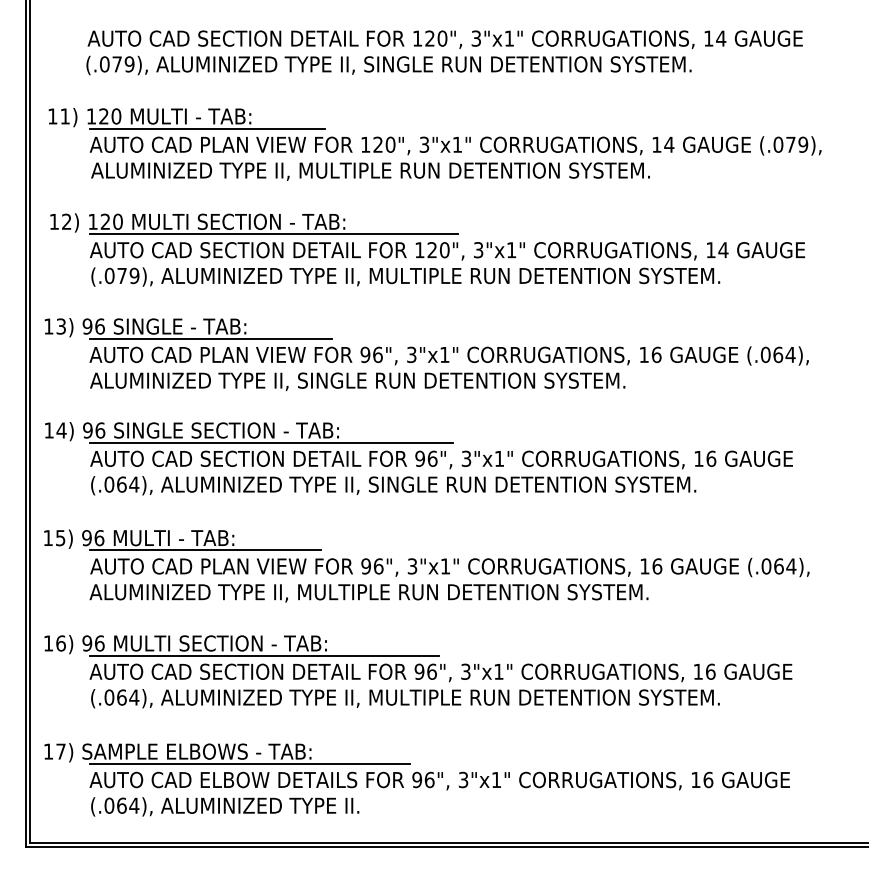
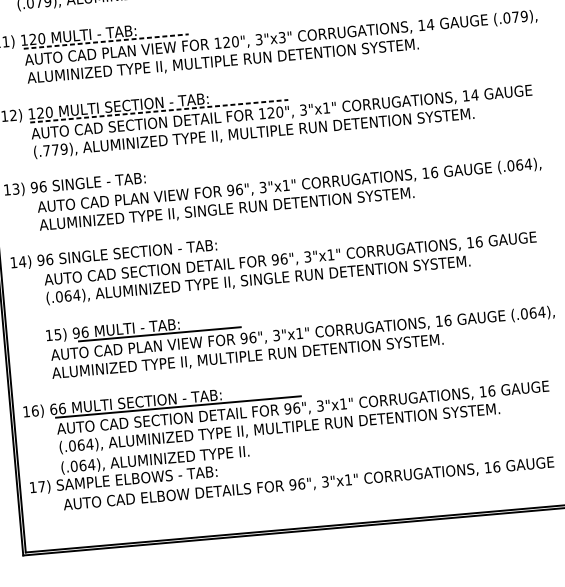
line: (207, 128) -> (106, 41), solid -> dashed
text: (457, 144) -> (282, 37), 3"x1" -> 3"x3"
line: (274, 233) -> (159, 110), solid -> dashed
text: (109, 275) -> (46, 150), (.079), -> (.779),
line: (210, 338) -> (121, 188), removed
line: (271, 442) -> (170, 257), removed
part: (182, 539) -> (143, 328), moved
text: (87, 643) -> (53, 409), 96 -> 66
line: (249, 763) -> (174, 483), removed
text: (225, 806) -> (155, 459), moved

